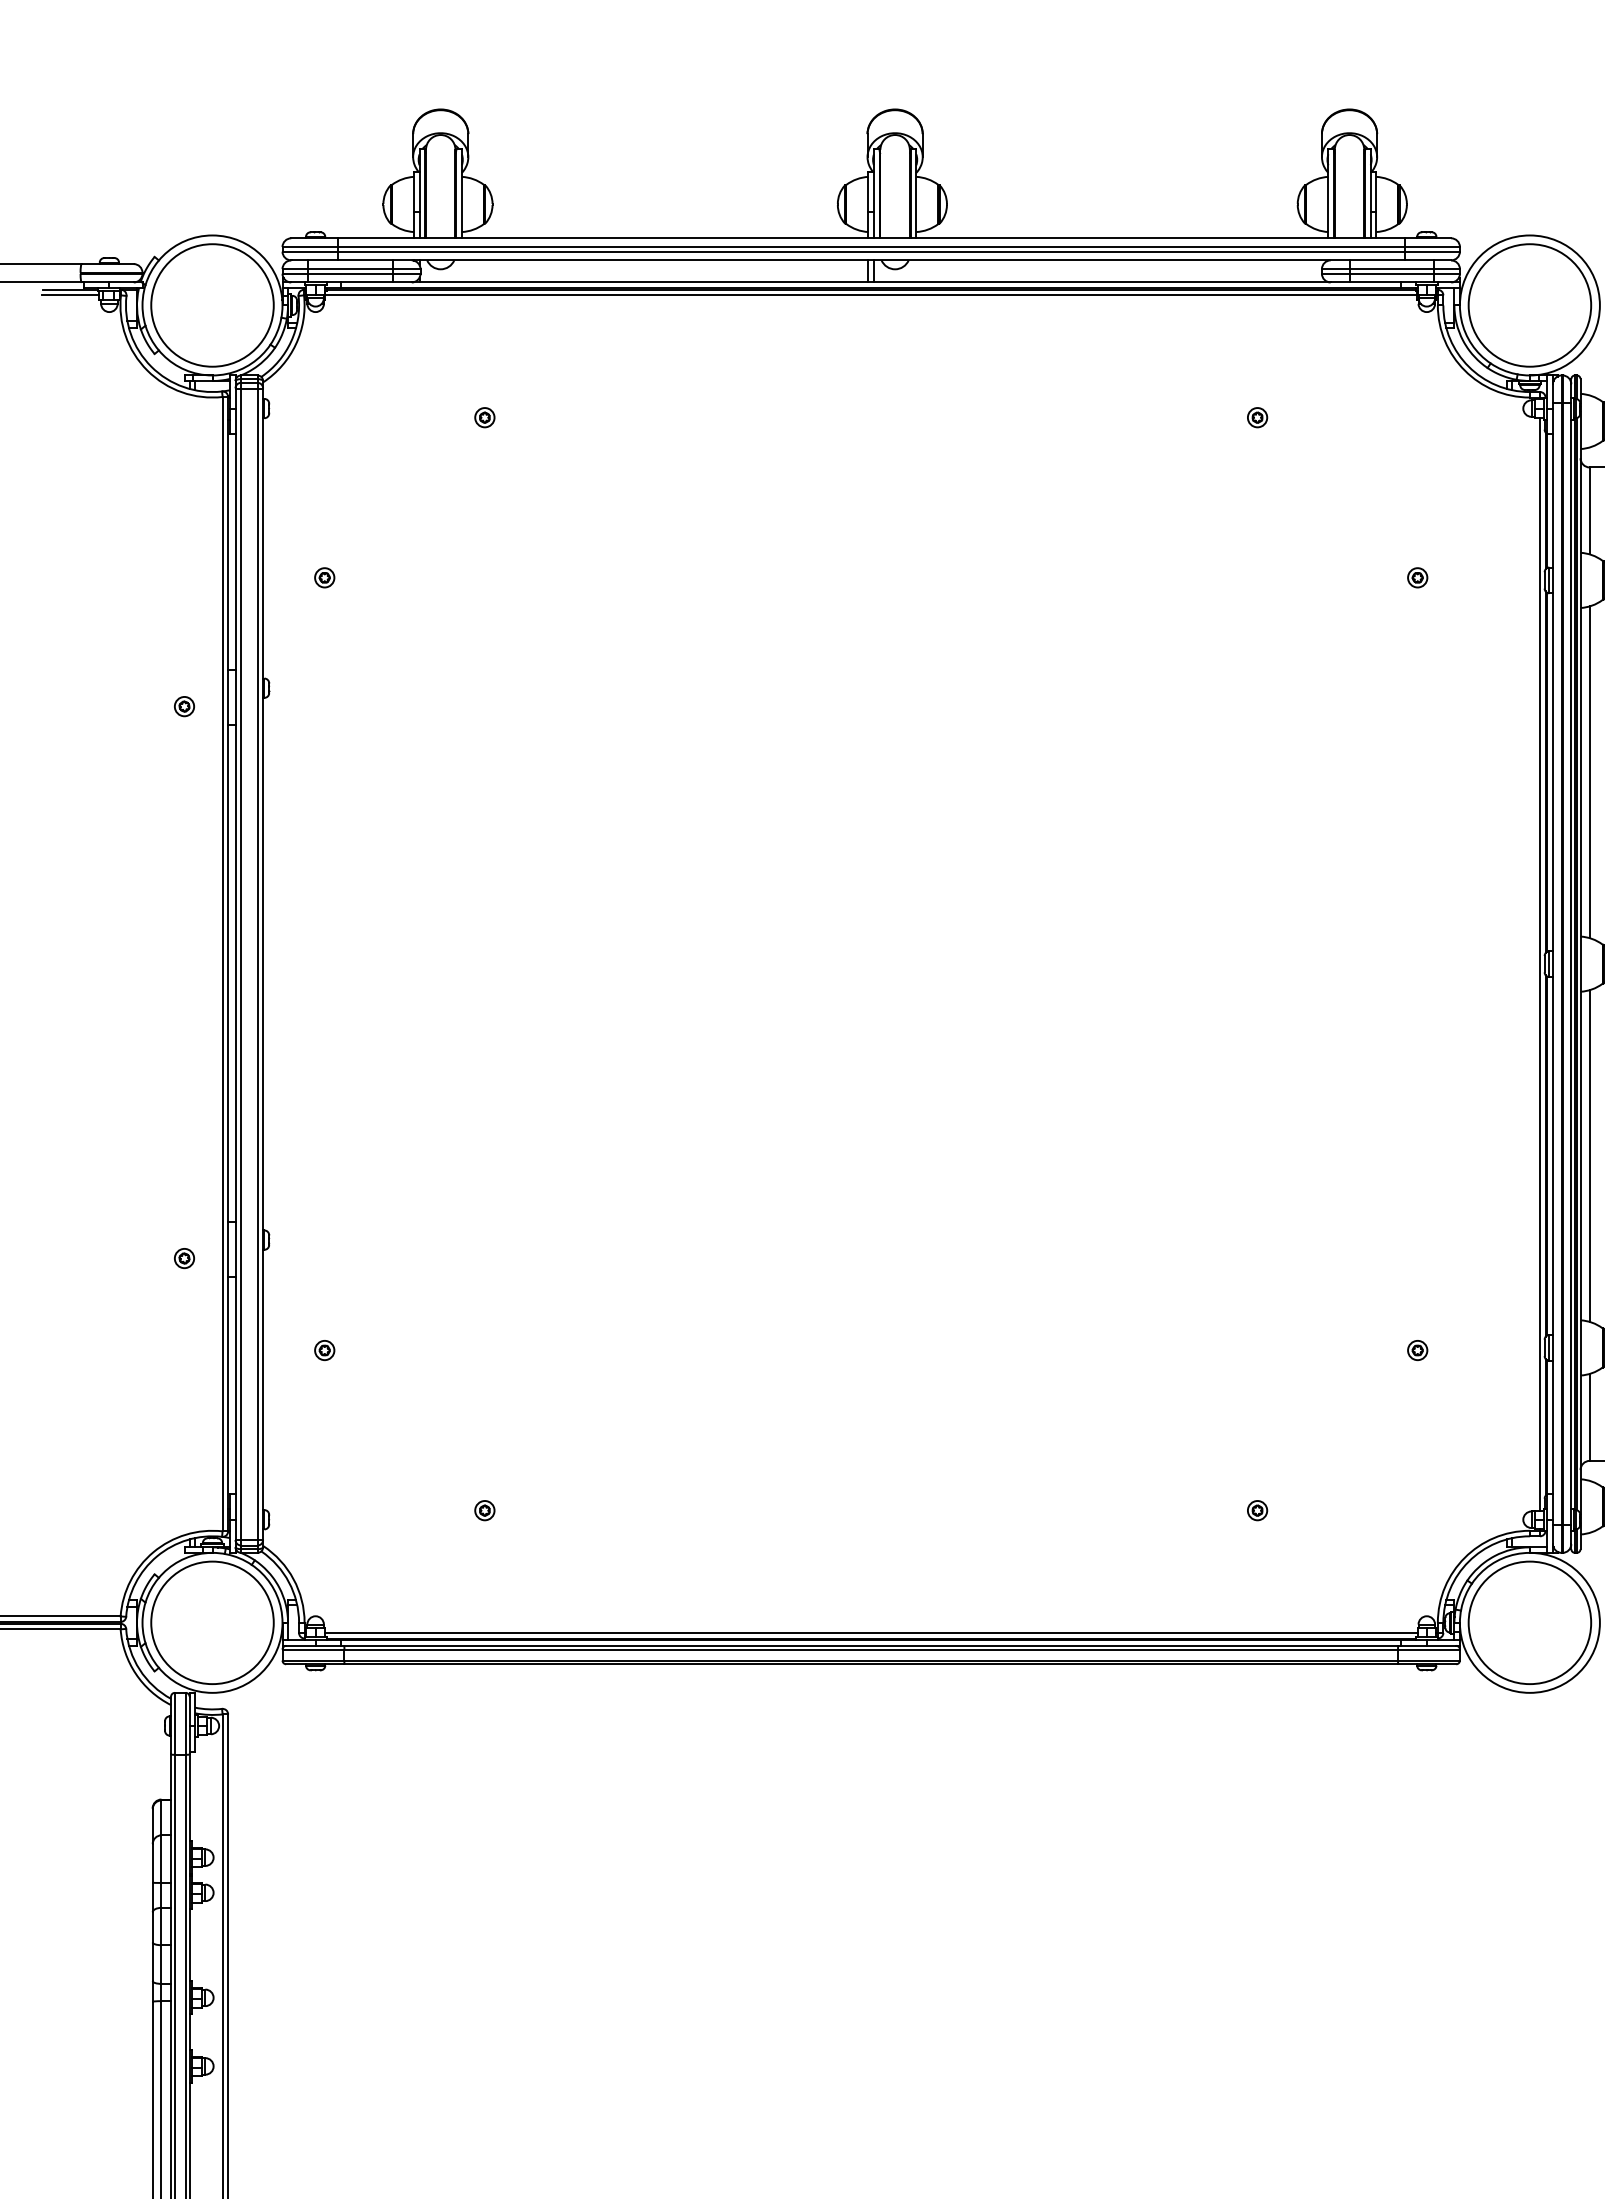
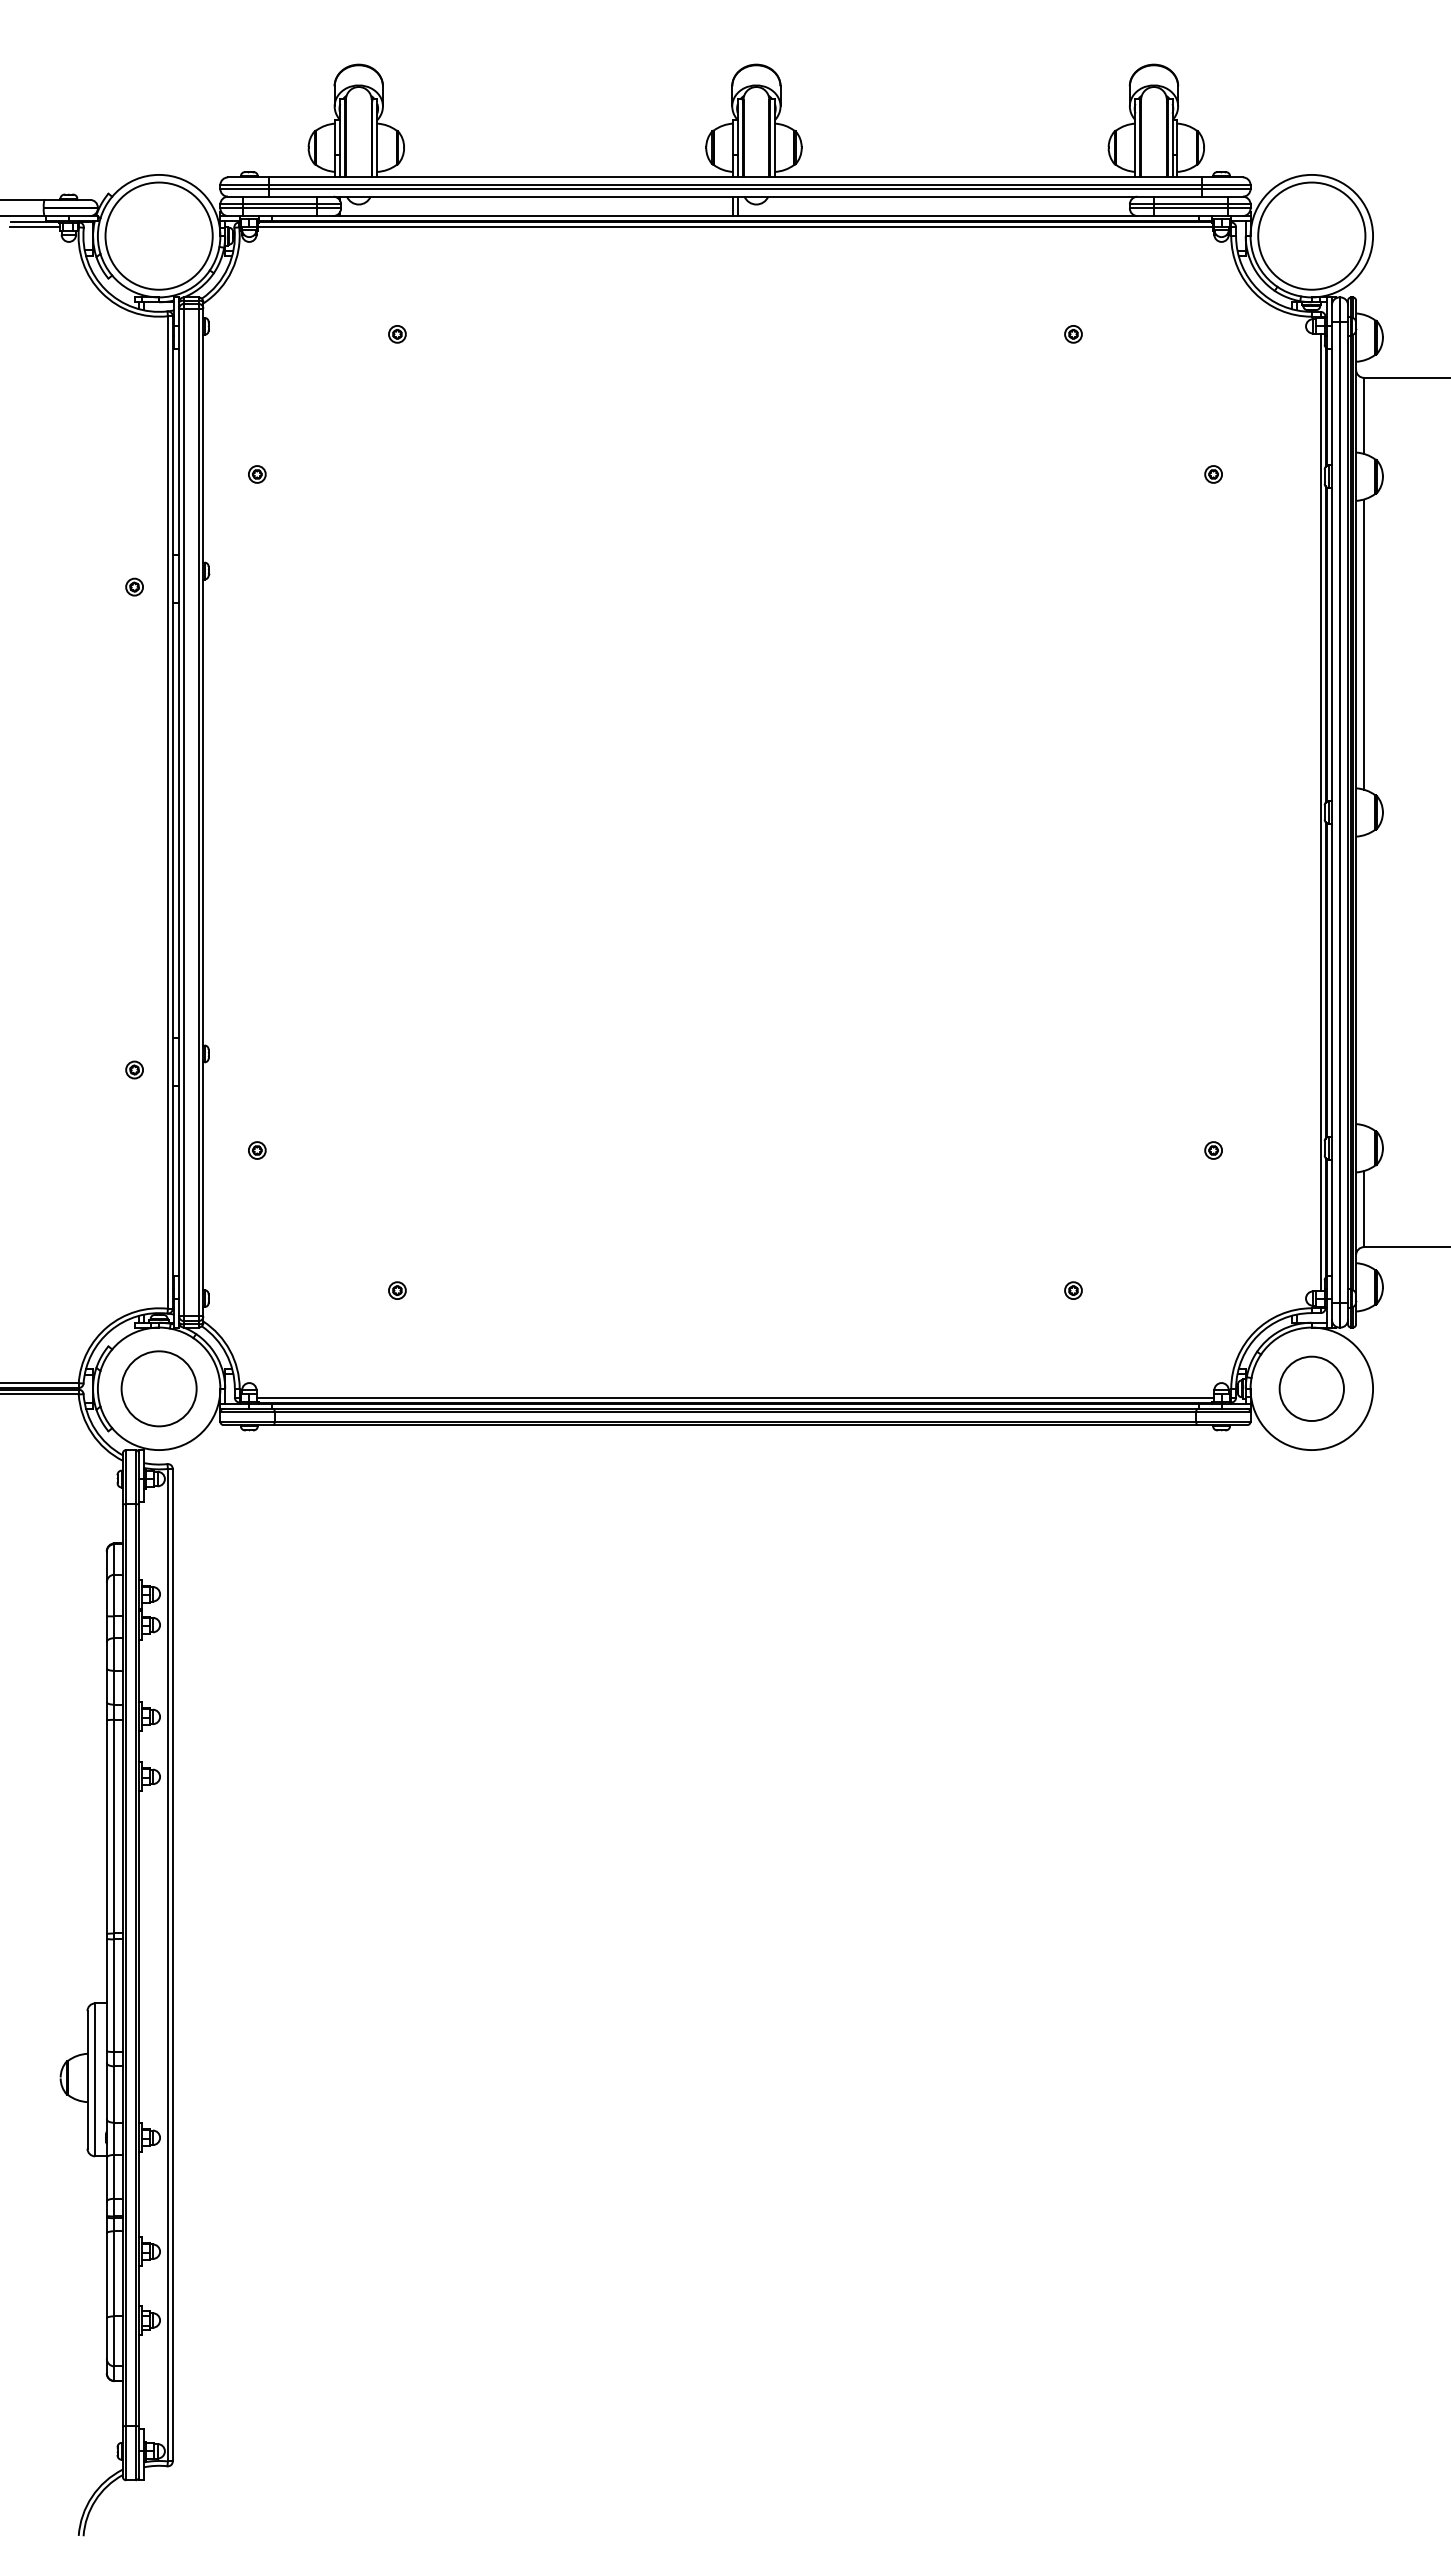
line: (1590, 1156) -> (1364, 980), removed
circle: (211, 1622) -> (158, 1388), size x0.7
circle: (1529, 1622) -> (1311, 1388), size x0.6

